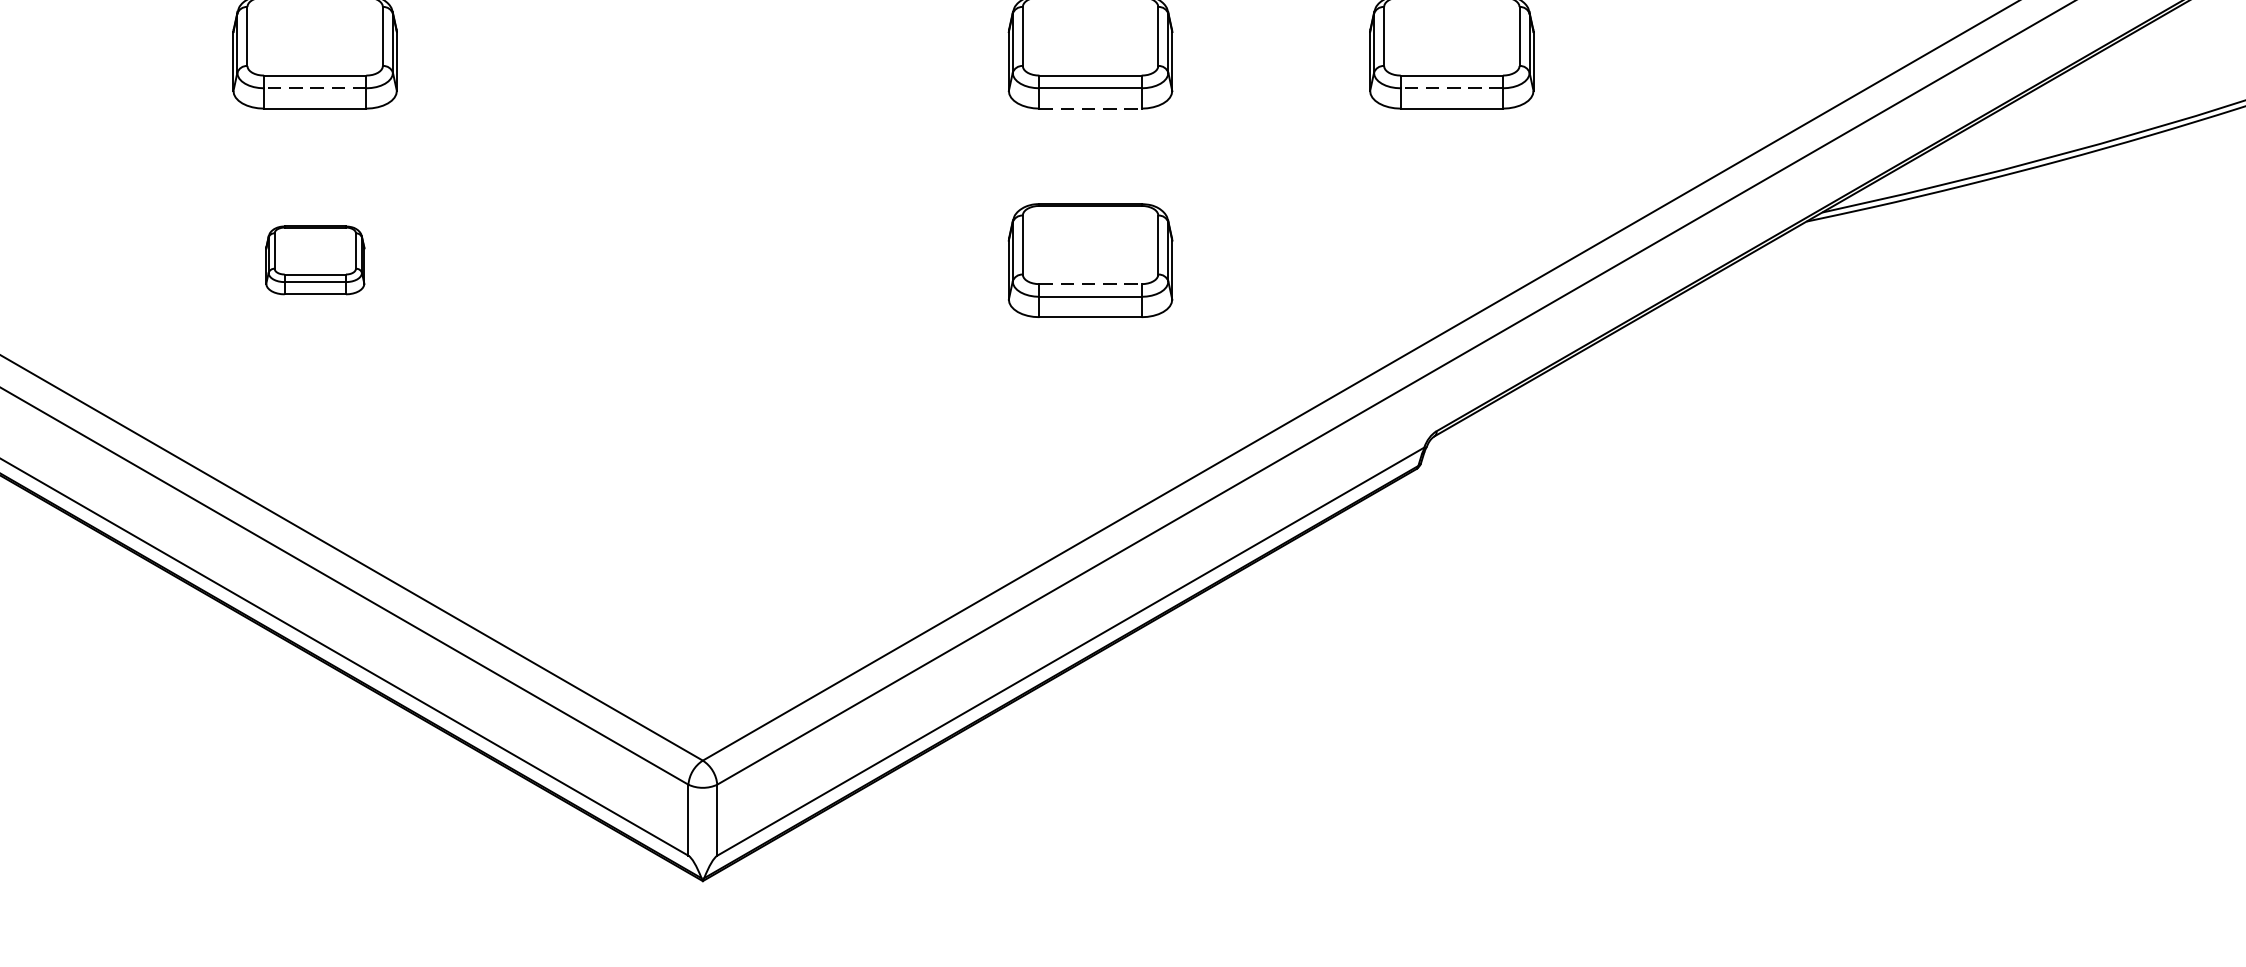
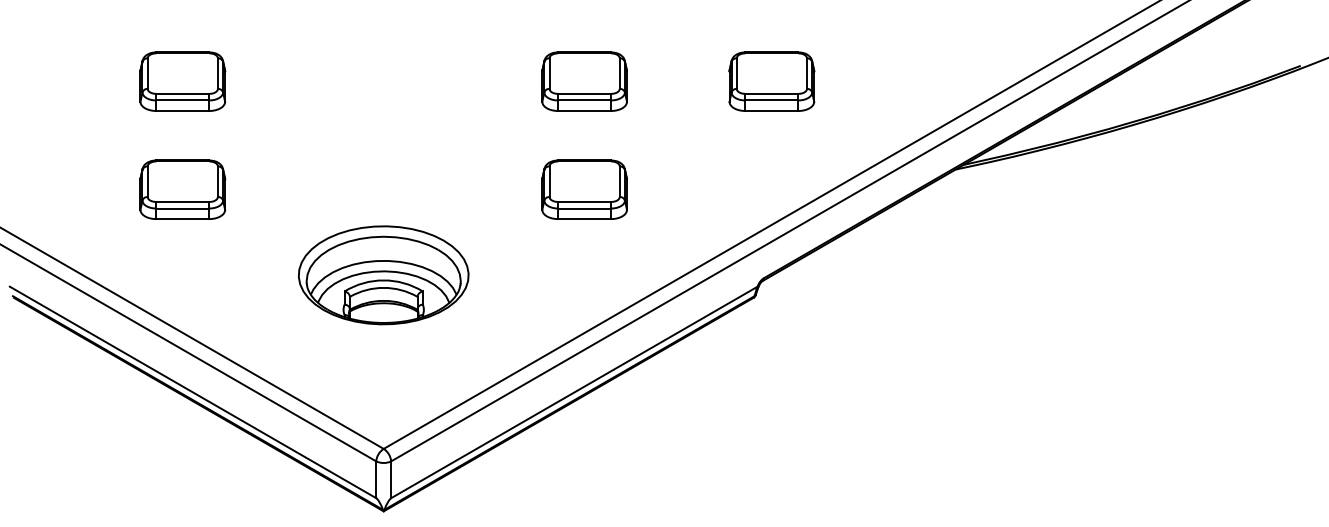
line: (314, 88) -> (182, 100), dashed -> solid
line: (1451, 88) -> (771, 100), dashed -> solid
line: (1092, 109) -> (585, 111), dashed -> solid
part: (314, 260) -> (182, 189), size x1.67
line: (1092, 283) -> (585, 201), dashed -> solid
part: (702, 426) -> (383, 275), added

